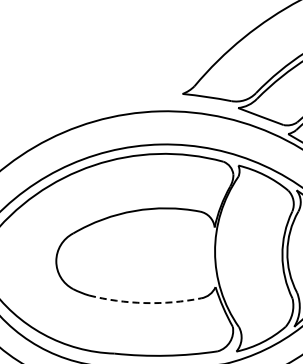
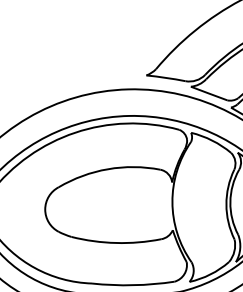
arc: (144, 303) -> (115, 243), dashed -> solid

